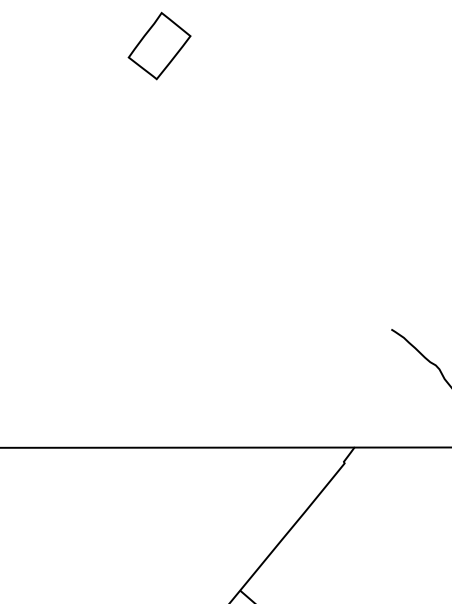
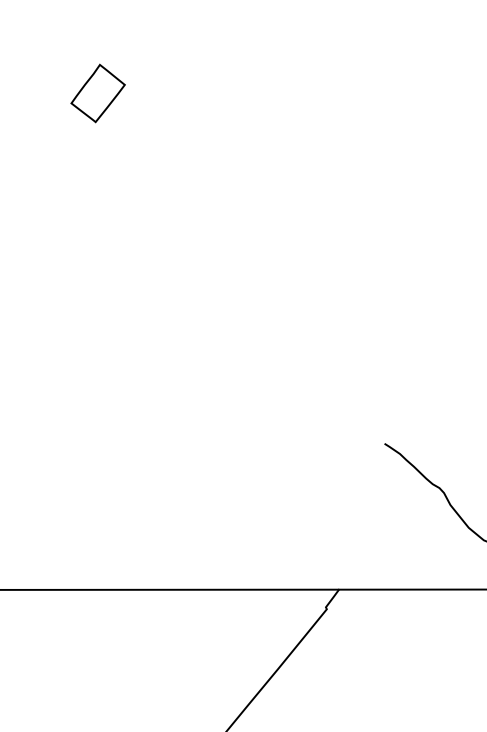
part: (159, 45) -> (98, 92), size x0.7

